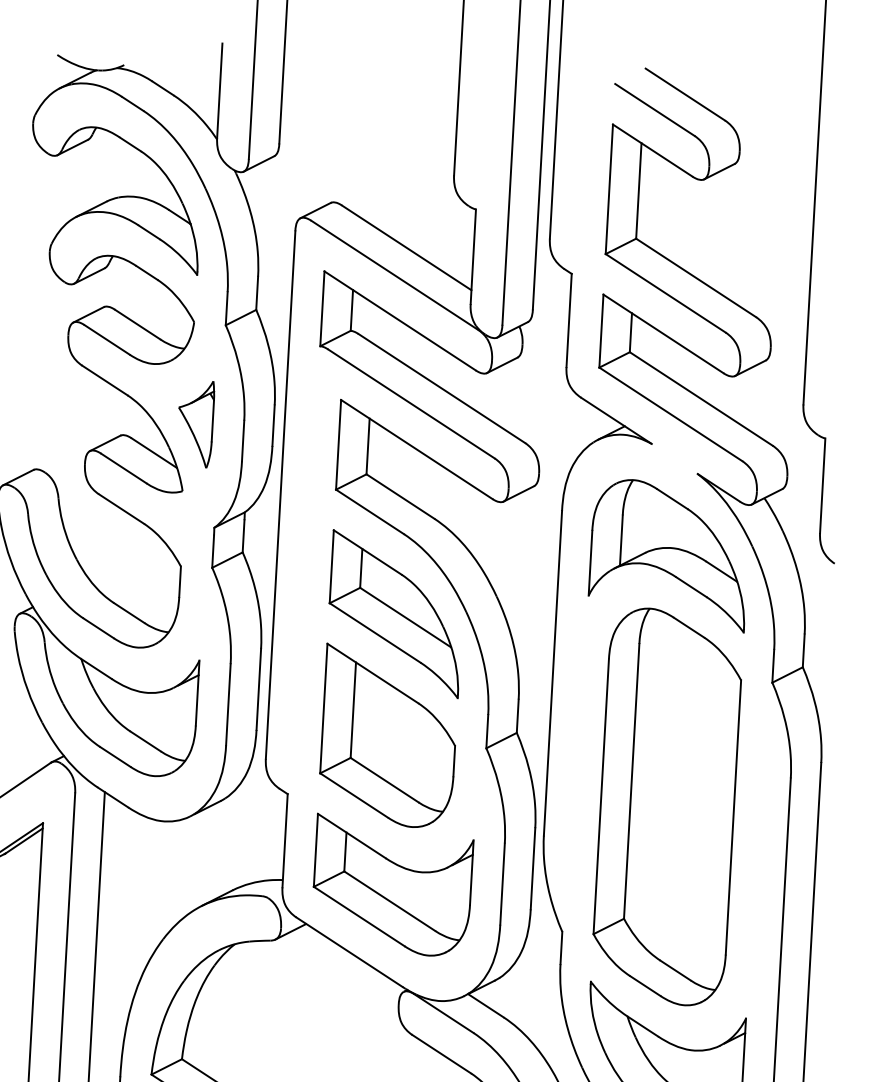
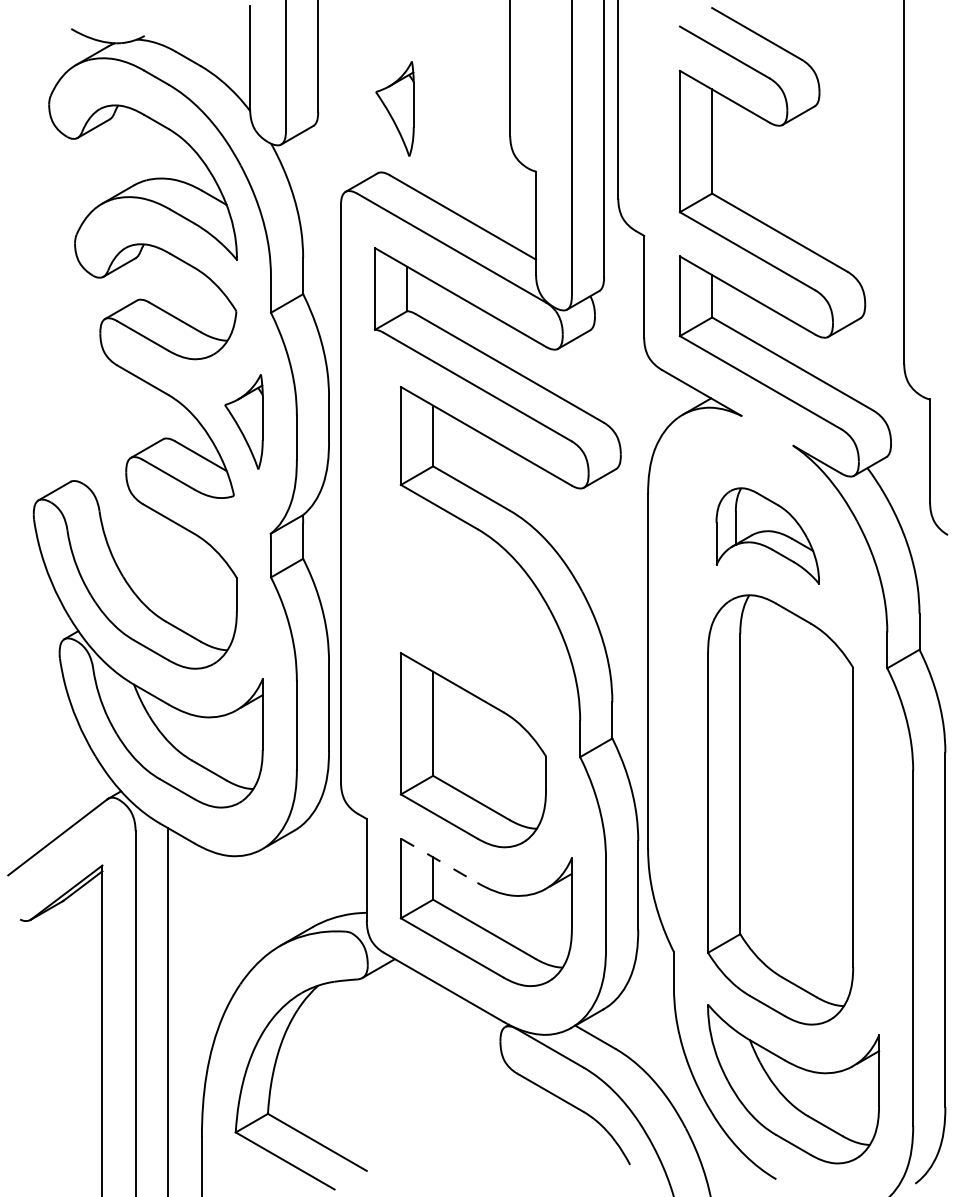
part: (349, 144) -> (394, 108), added
part: (669, 554) -> (767, 535), size x0.6
part: (394, 613) -> (472, 616), removed
line: (352, 836) -> (439, 861), solid -> dashed

